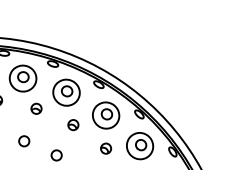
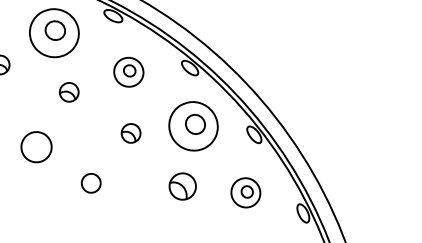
part: (66, 92) -> (128, 72), size x0.6
circle: (24, 141) -> (37, 147), size x1.6
part: (140, 146) -> (246, 193), size x0.6
part: (106, 148) -> (183, 186), size x1.4

